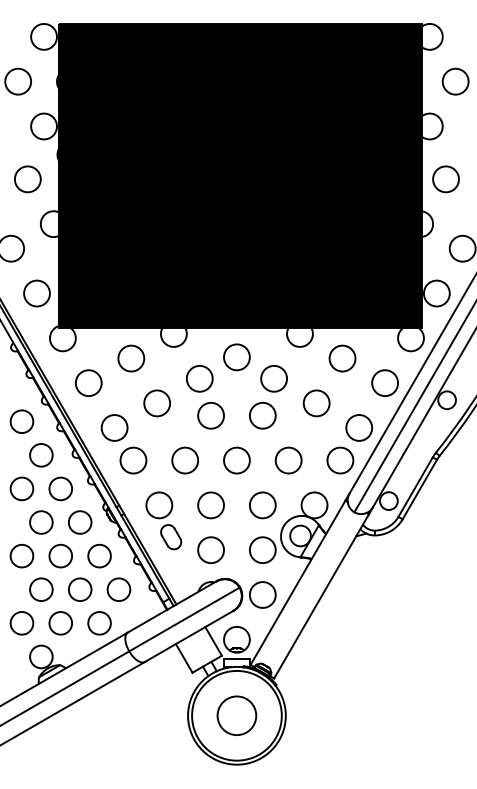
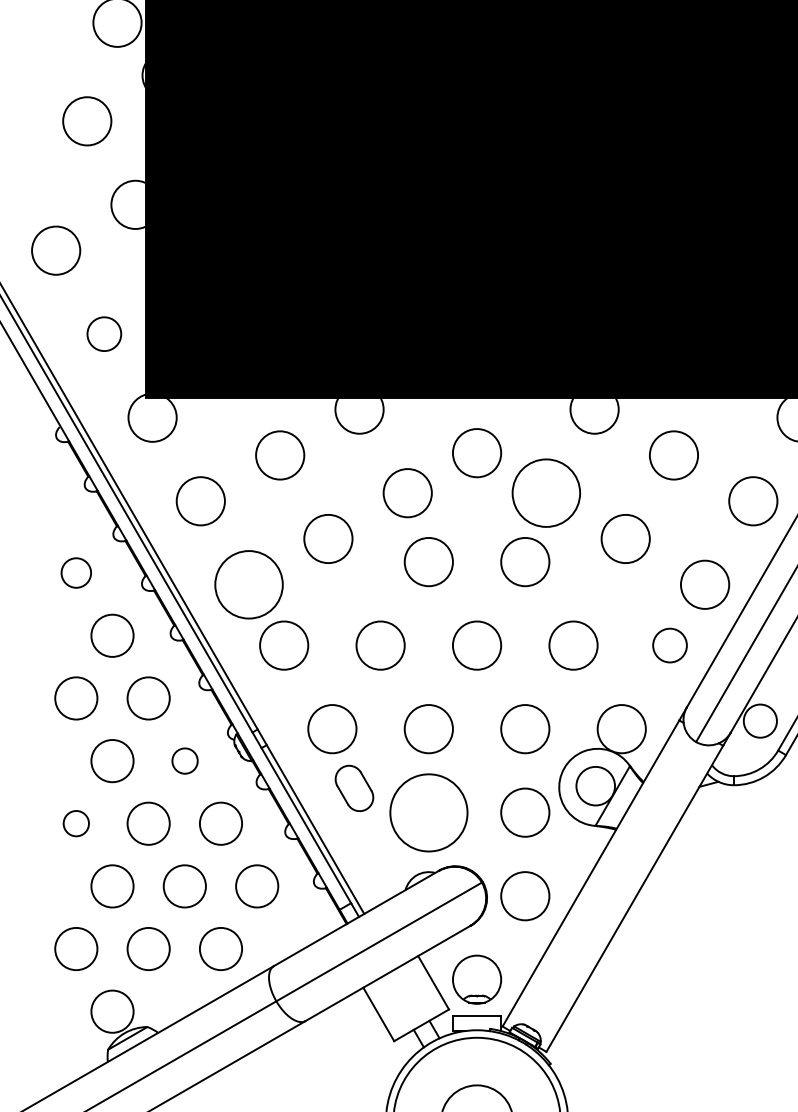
circle: (36, 293) -> (103, 334), size x0.7
circle: (274, 378) -> (547, 492), size x1.4
circle: (21, 421) -> (75, 572), size x0.7
circle: (114, 427) -> (248, 583), size x1.4
circle: (340, 460) -> (670, 645), size x0.7
circle: (80, 522) -> (185, 761), size x0.6
circle: (210, 549) -> (427, 811), size x1.6
circle: (21, 555) -> (75, 822), size x0.6

